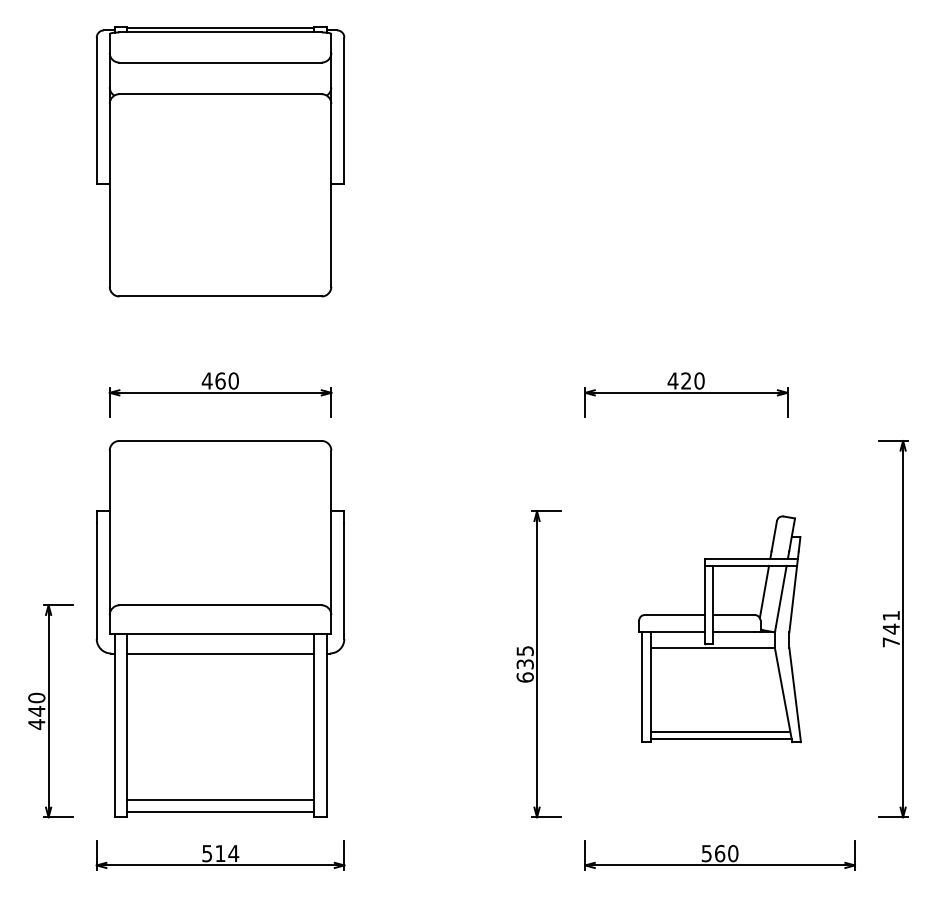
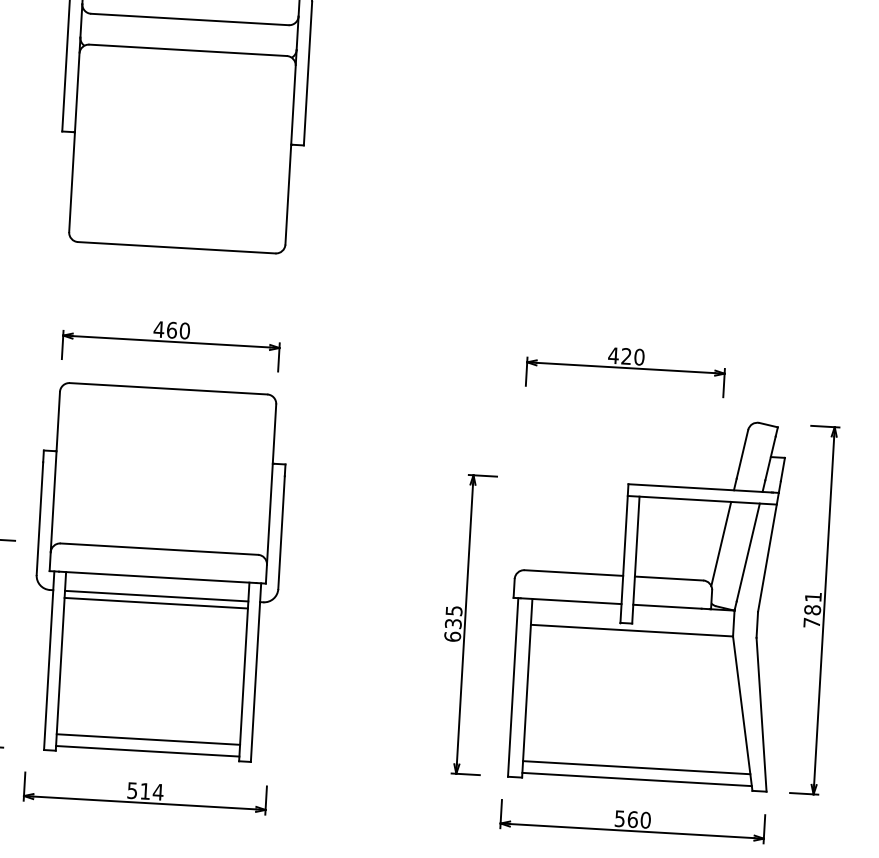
text: (890, 628) -> (811, 609), 741 -> 781
part: (719, 629) -> (644, 600), size x1.67
line: (220, 660) -> (156, 602), added

